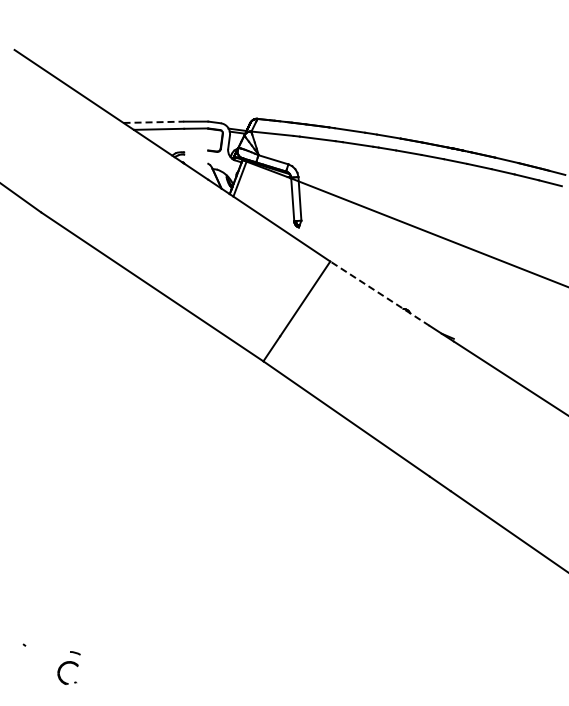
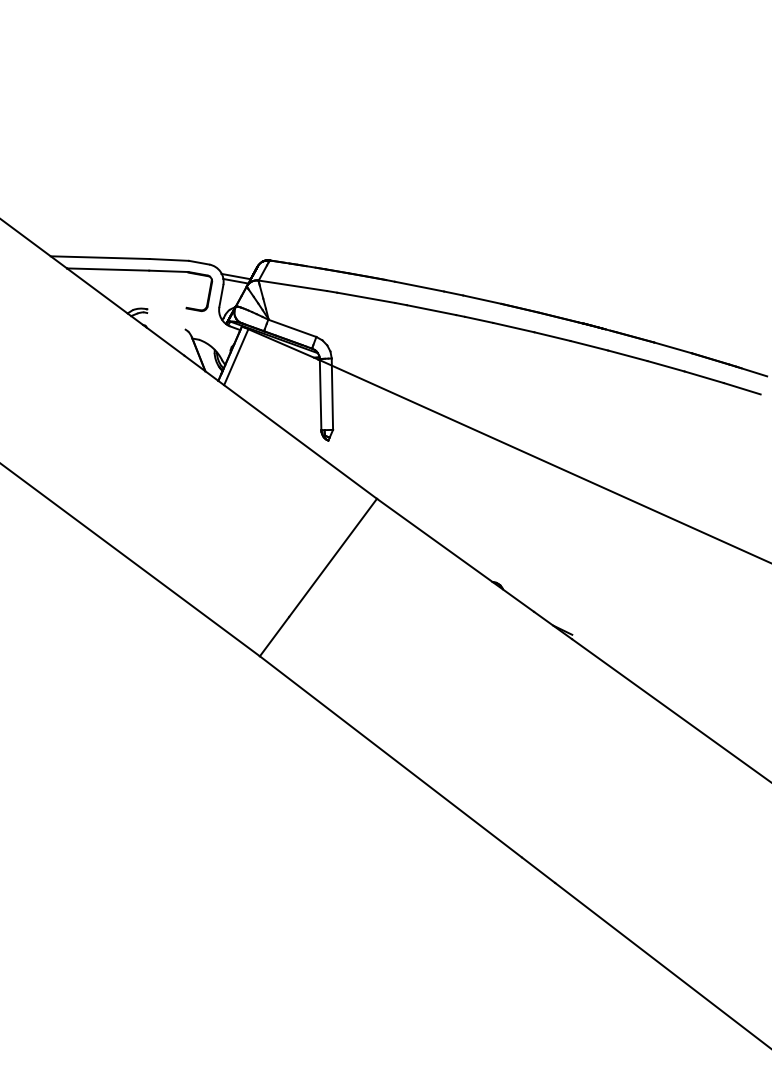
line: (154, 122) -> (101, 258), dashed -> solid
line: (379, 293) -> (454, 554), dashed -> solid

